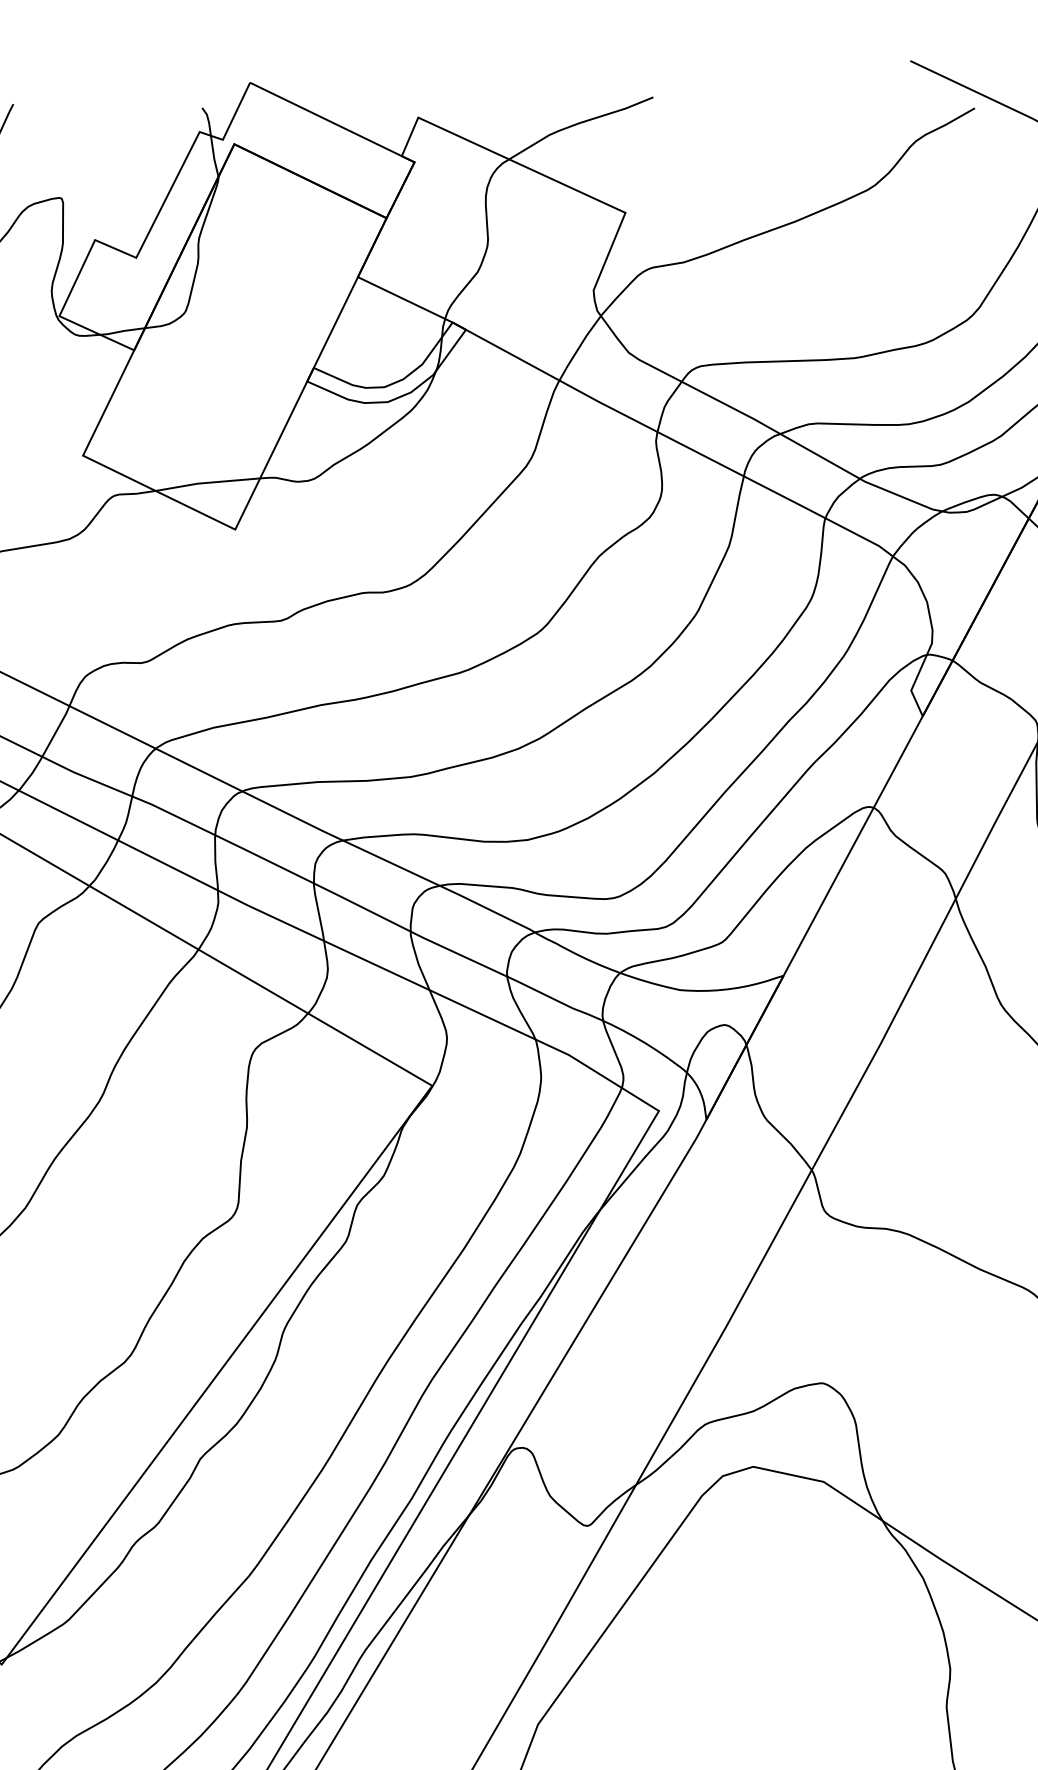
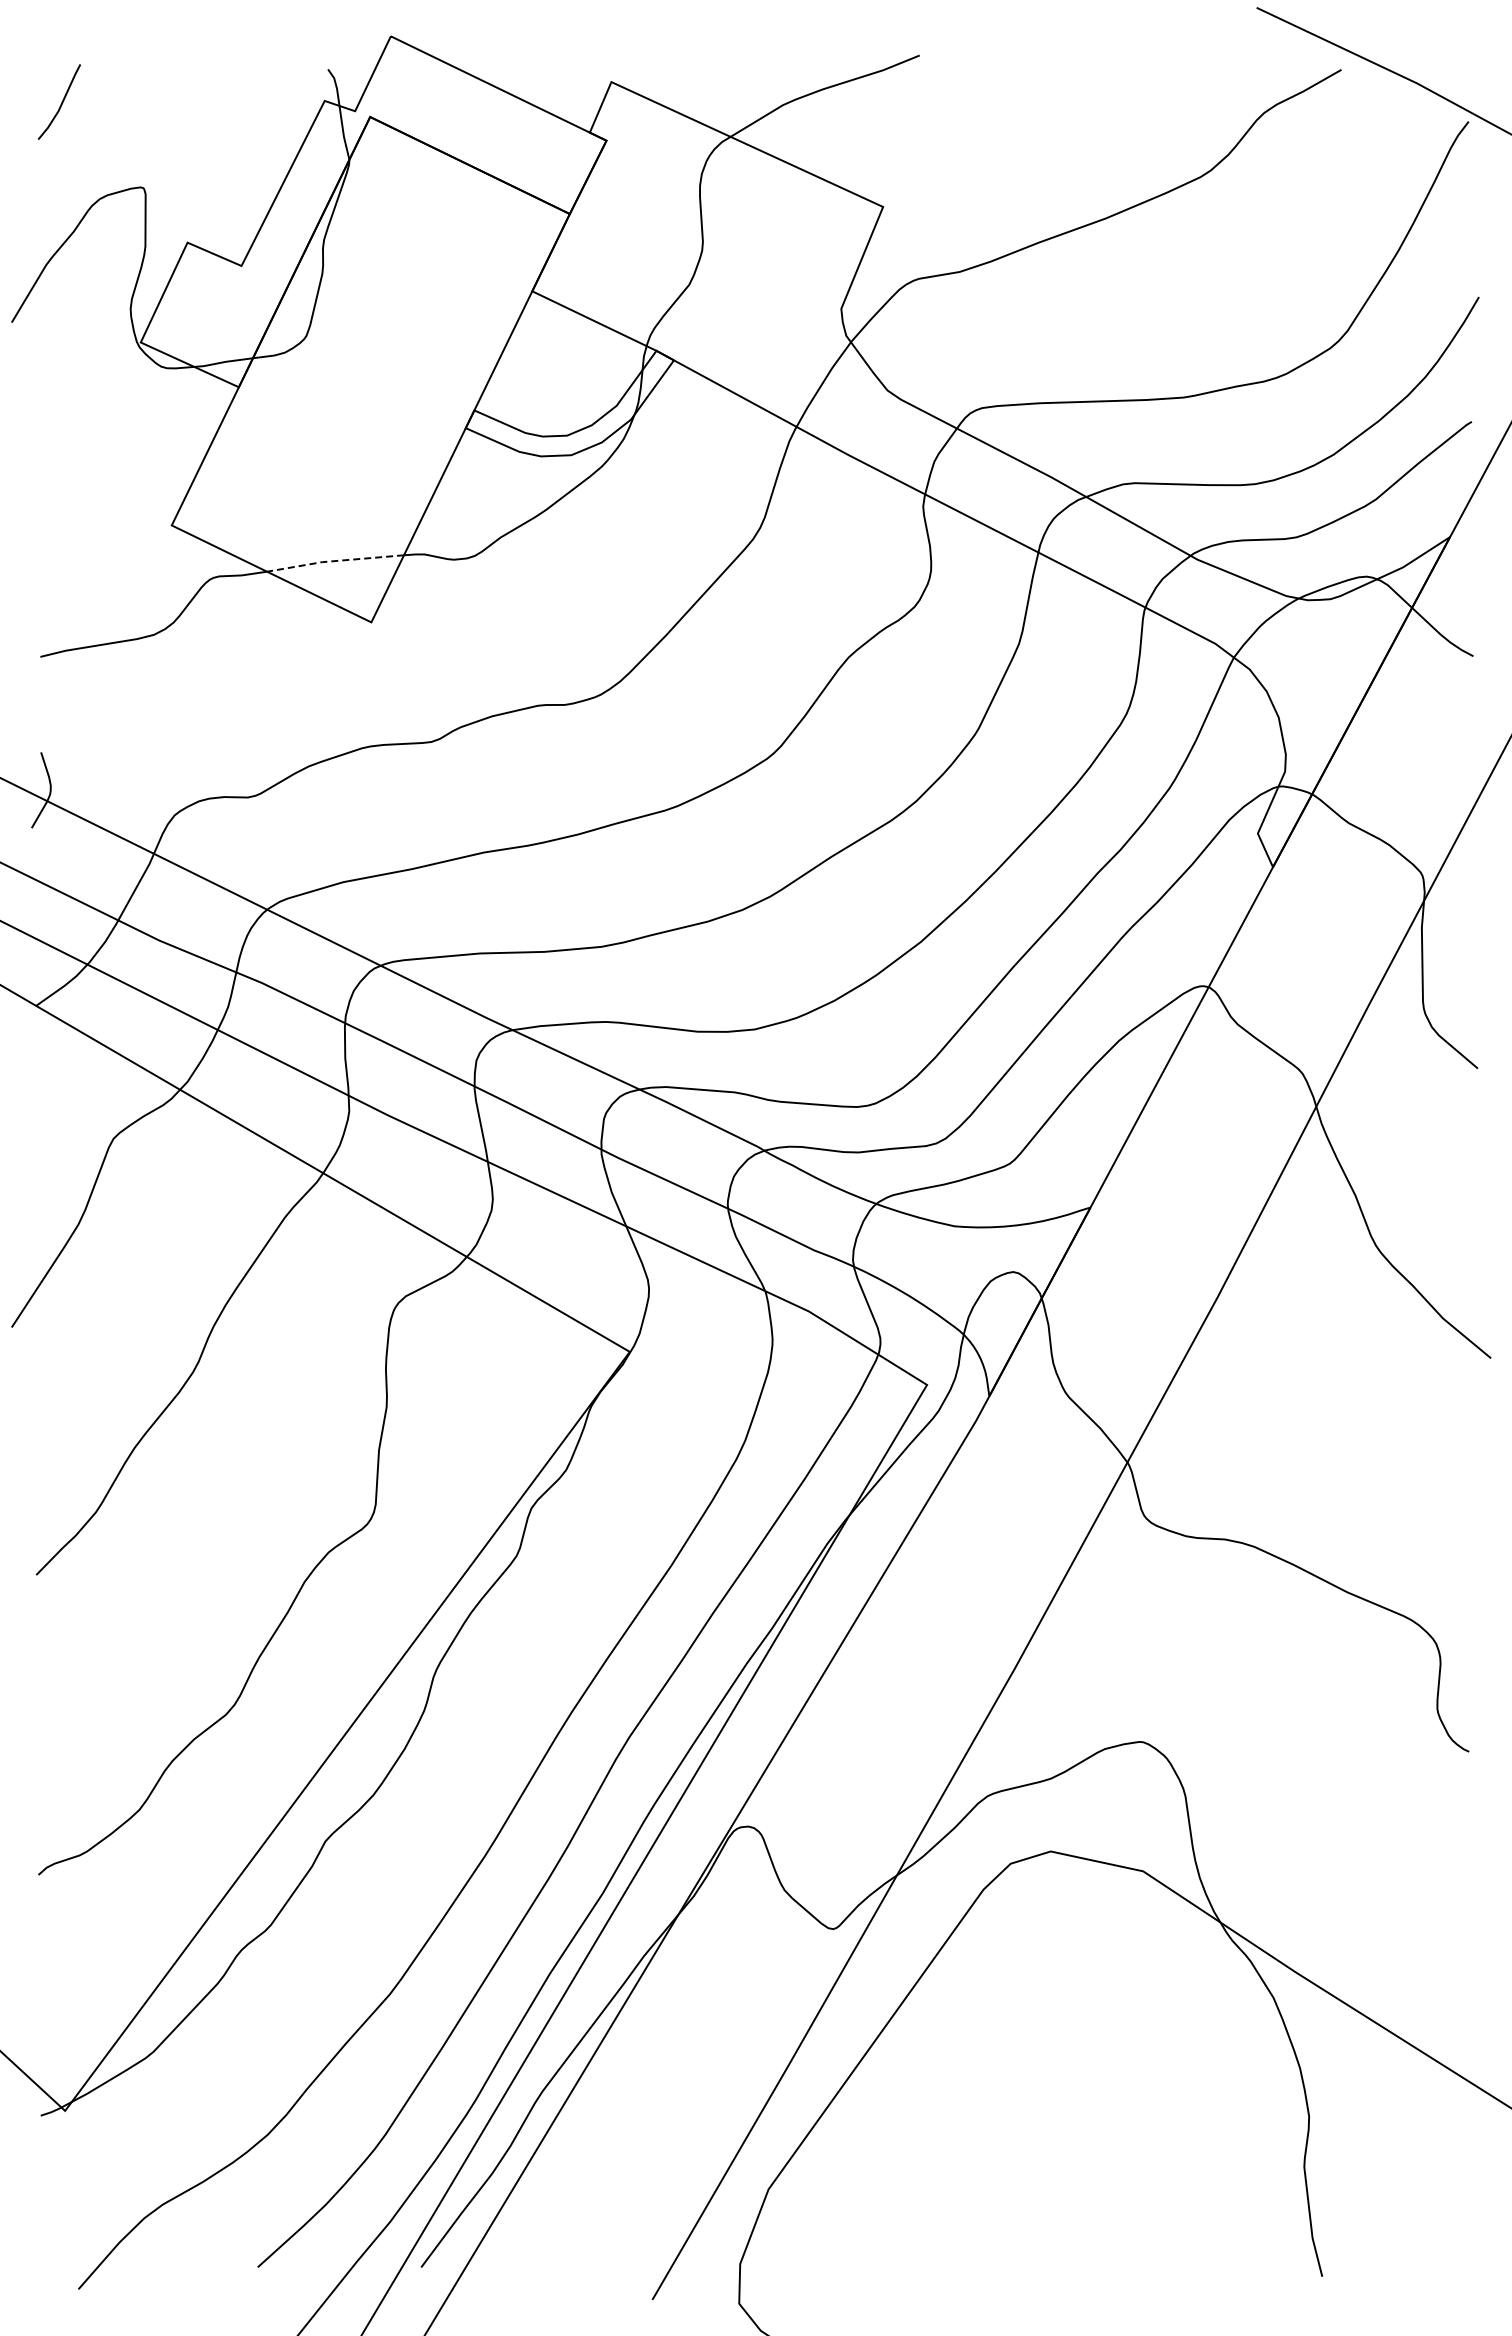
line: (207, 483) -> (334, 561), solid -> dashed

